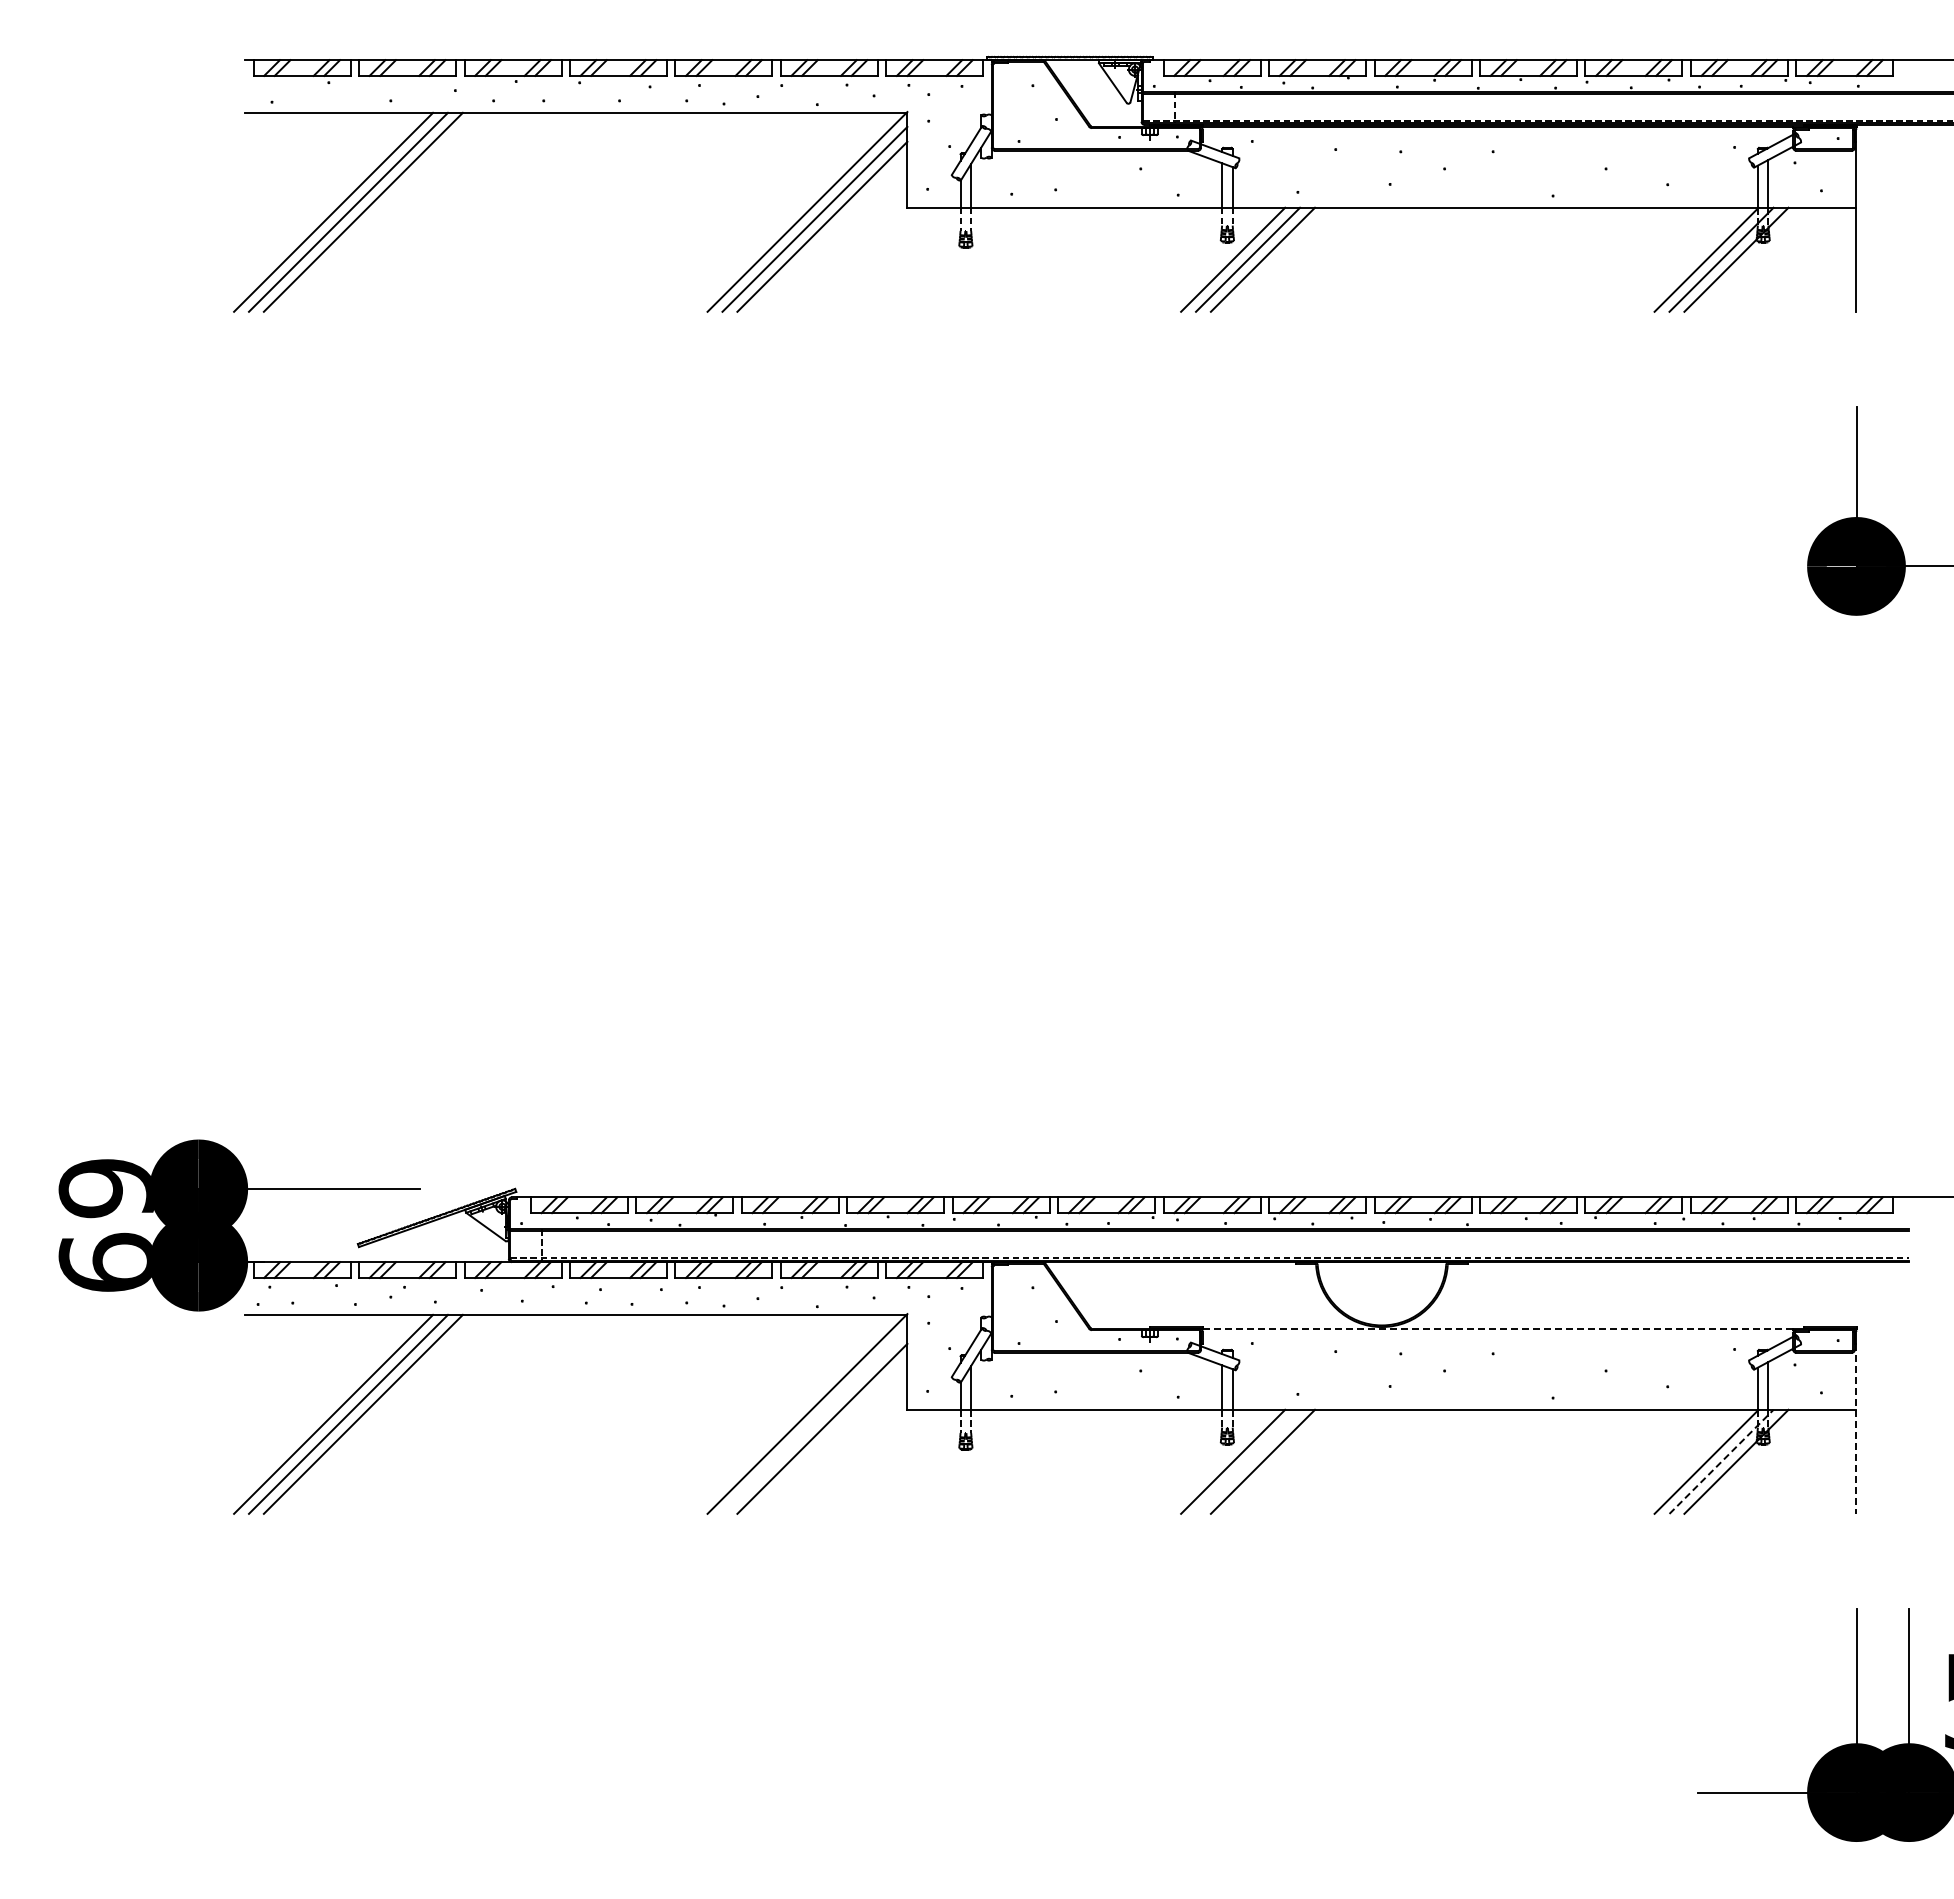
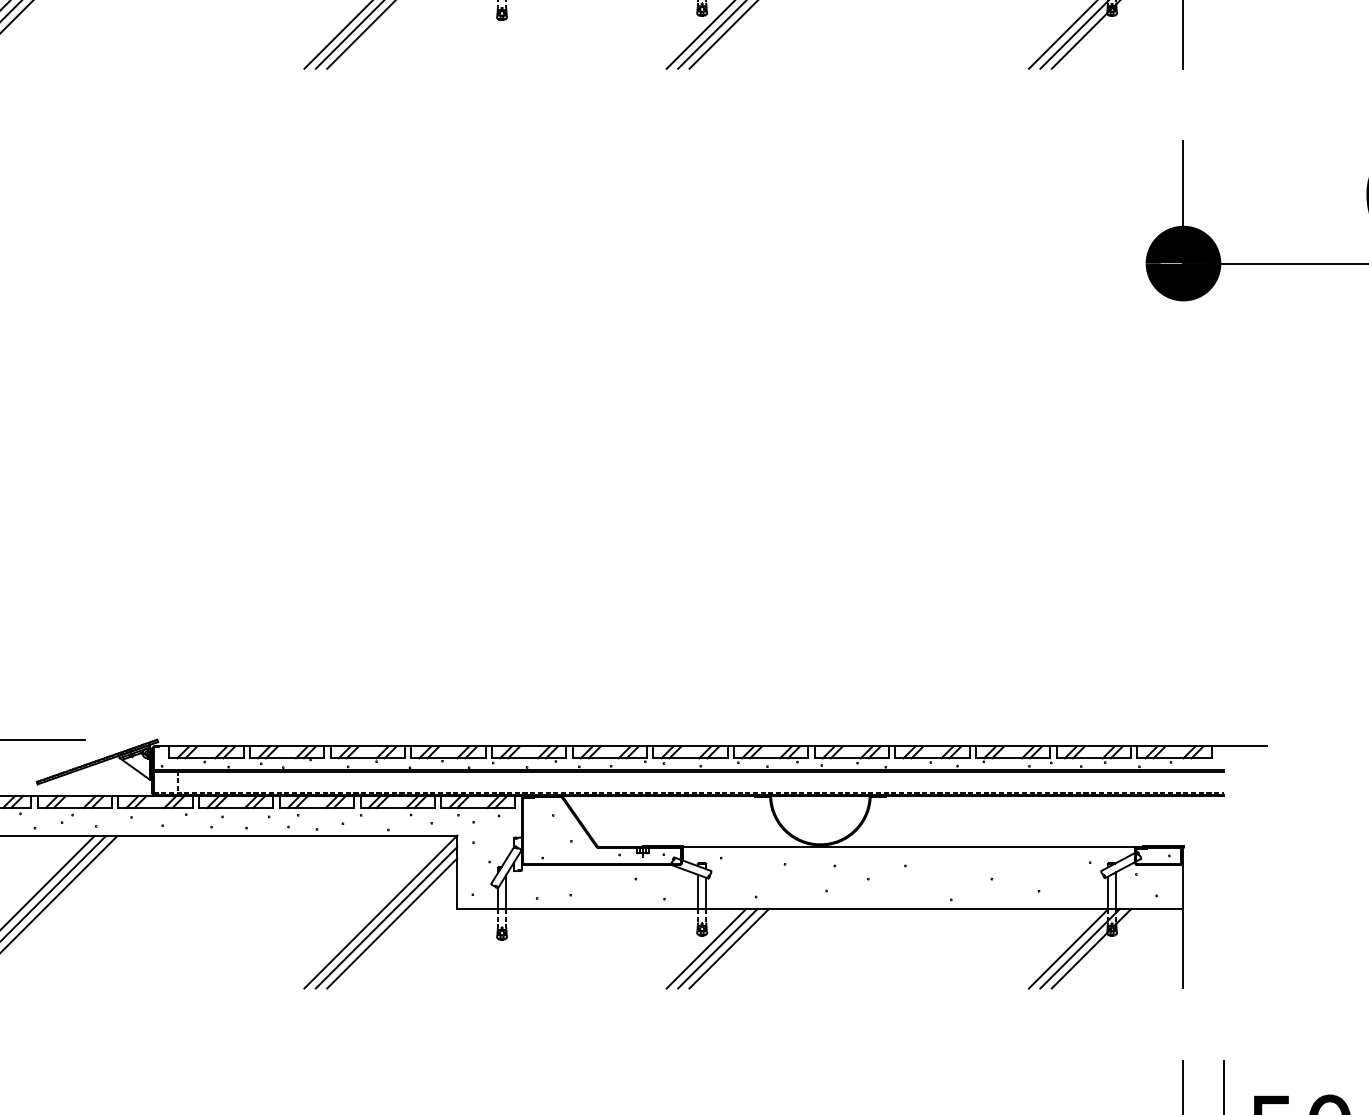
line: (1496, 1328) -> (908, 846), dashed -> solid
line: (814, 1420) -> (386, 917), added
line: (1856, 1429) -> (1183, 923), dashed -> solid
line: (1247, 1461) -> (717, 948), added
line: (1721, 1461) -> (1080, 948), dashed -> solid

